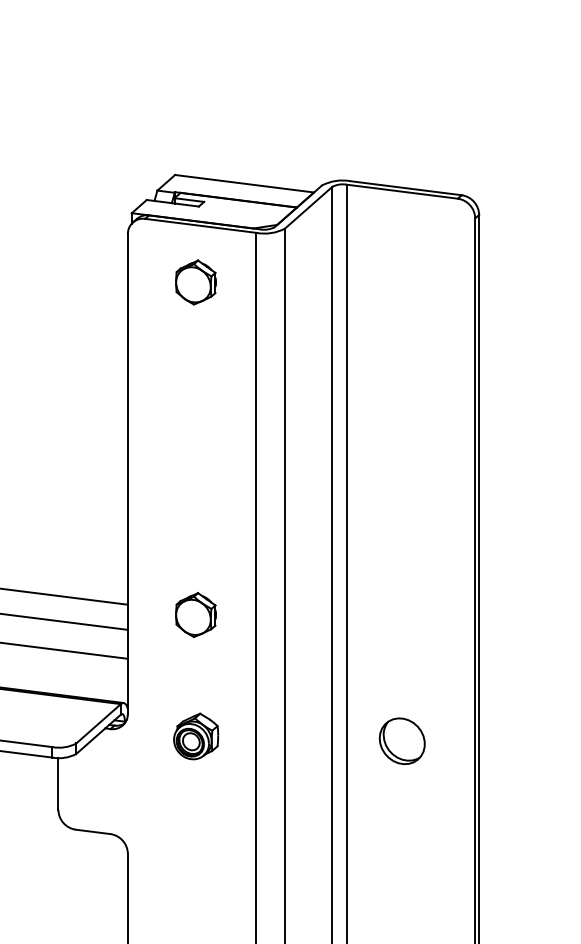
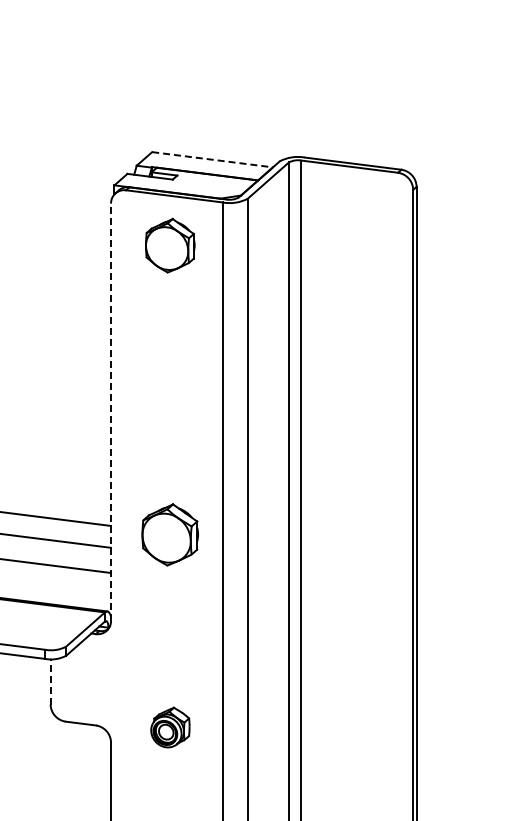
line: (244, 183) -> (212, 159), solid -> dashed
part: (196, 282) -> (170, 245), size x1.4
line: (128, 474) -> (111, 412), solid -> dashed
part: (196, 614) -> (170, 534), size x1.6
part: (196, 736) -> (170, 727), moved
part: (402, 741) -> (349, 644), removed
line: (58, 783) -> (50, 681), solid -> dashed

